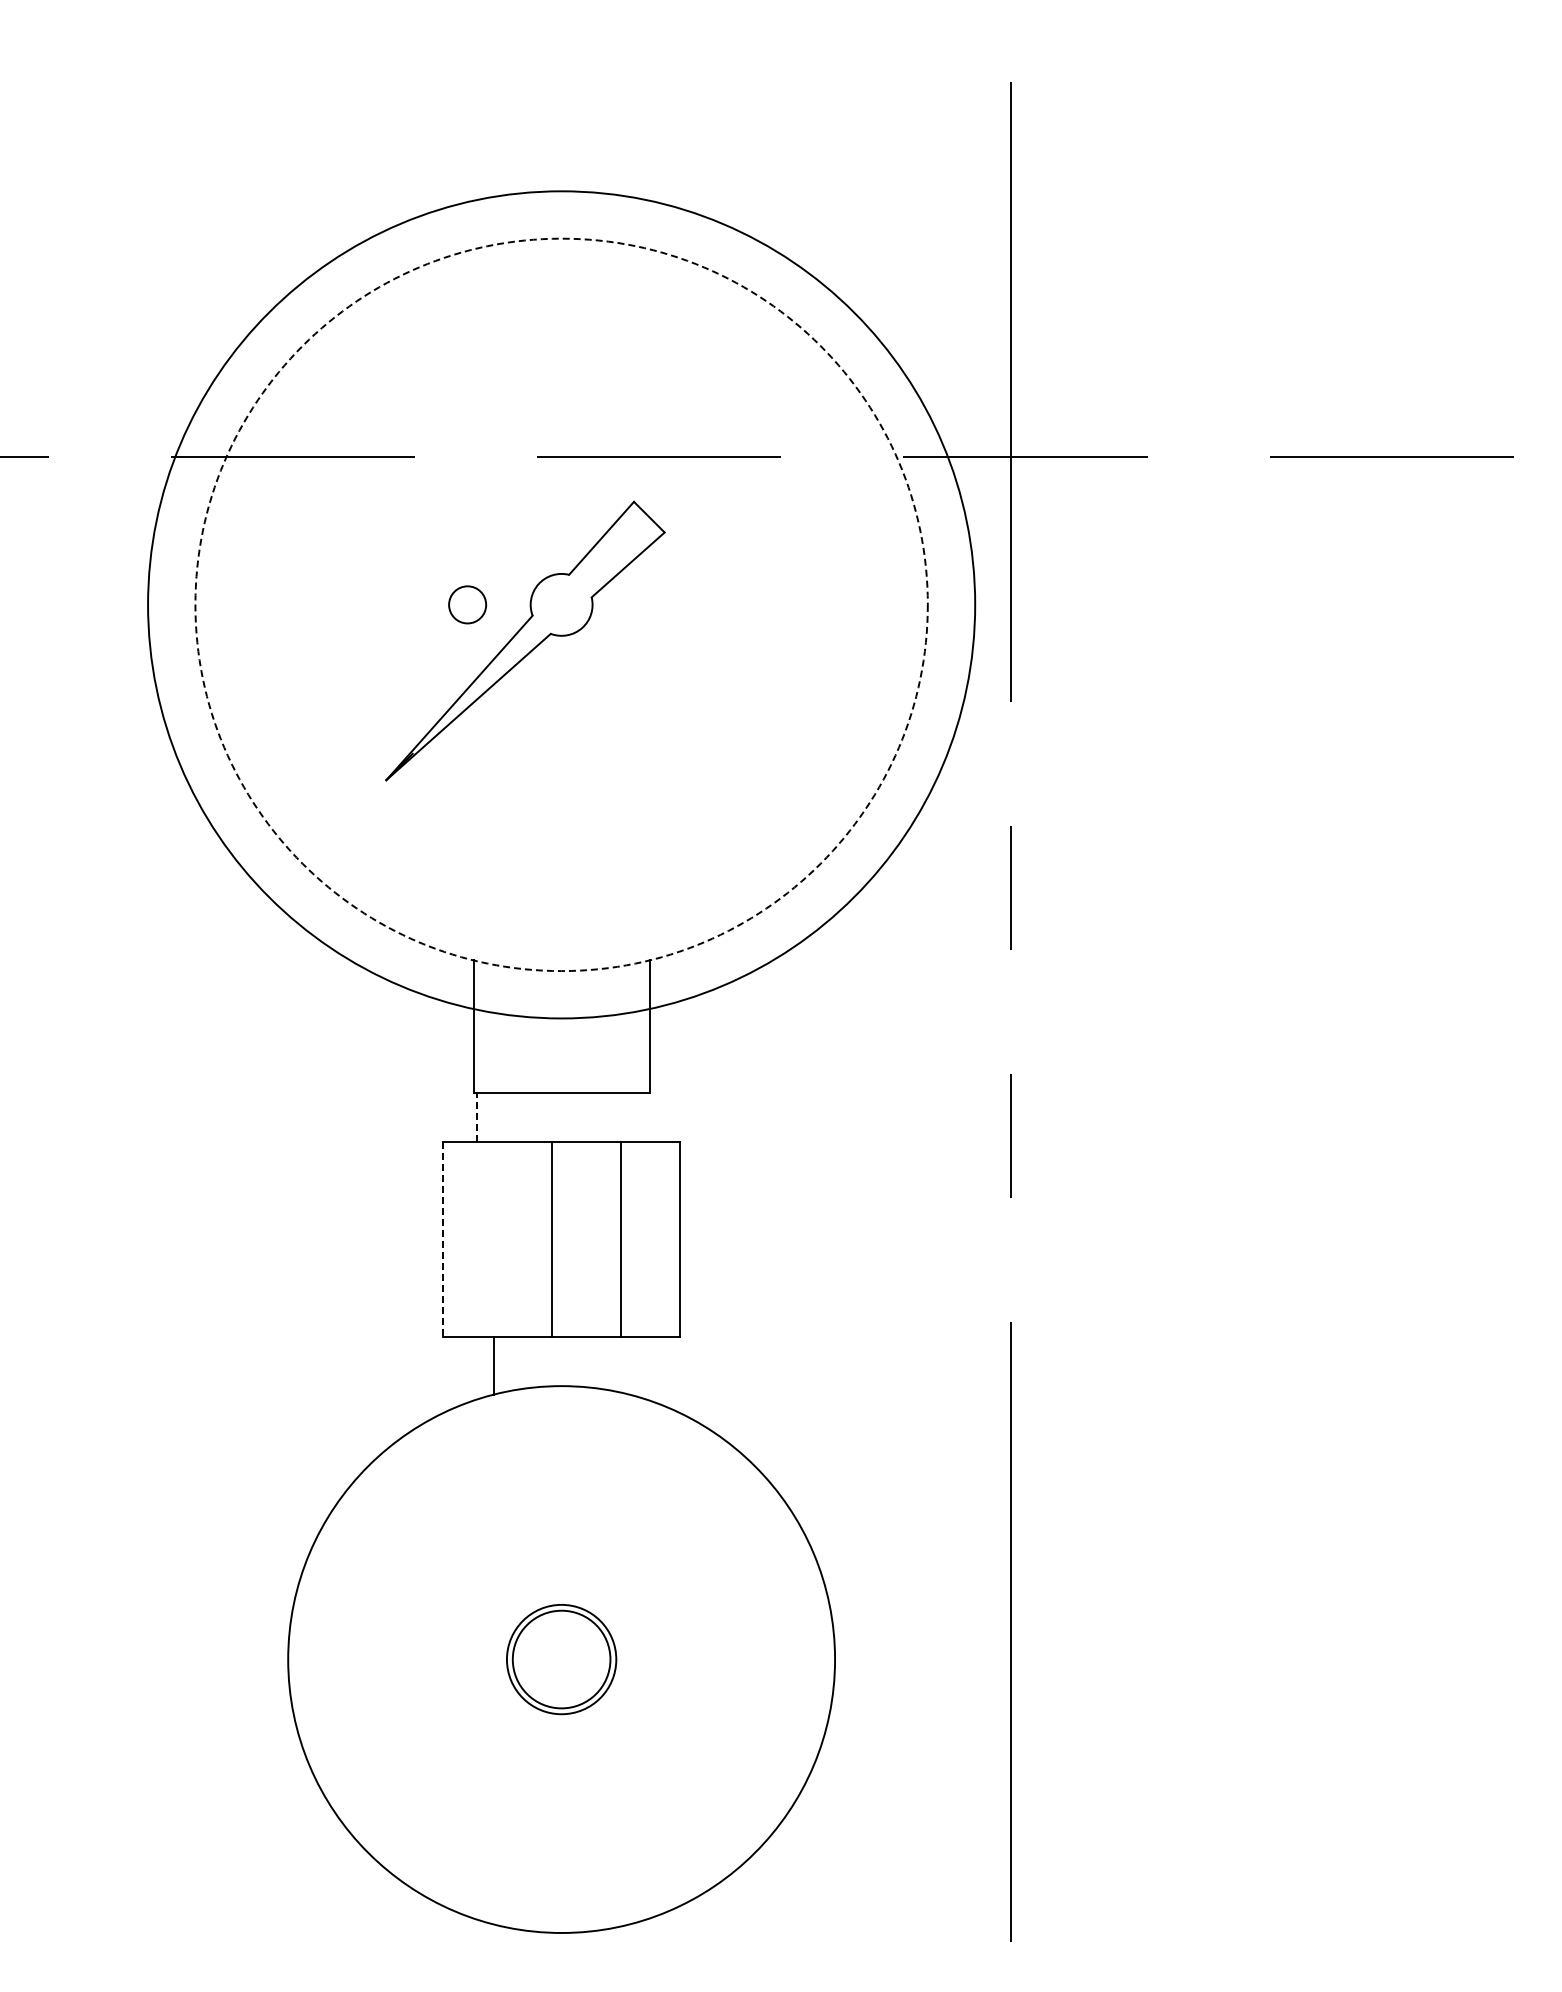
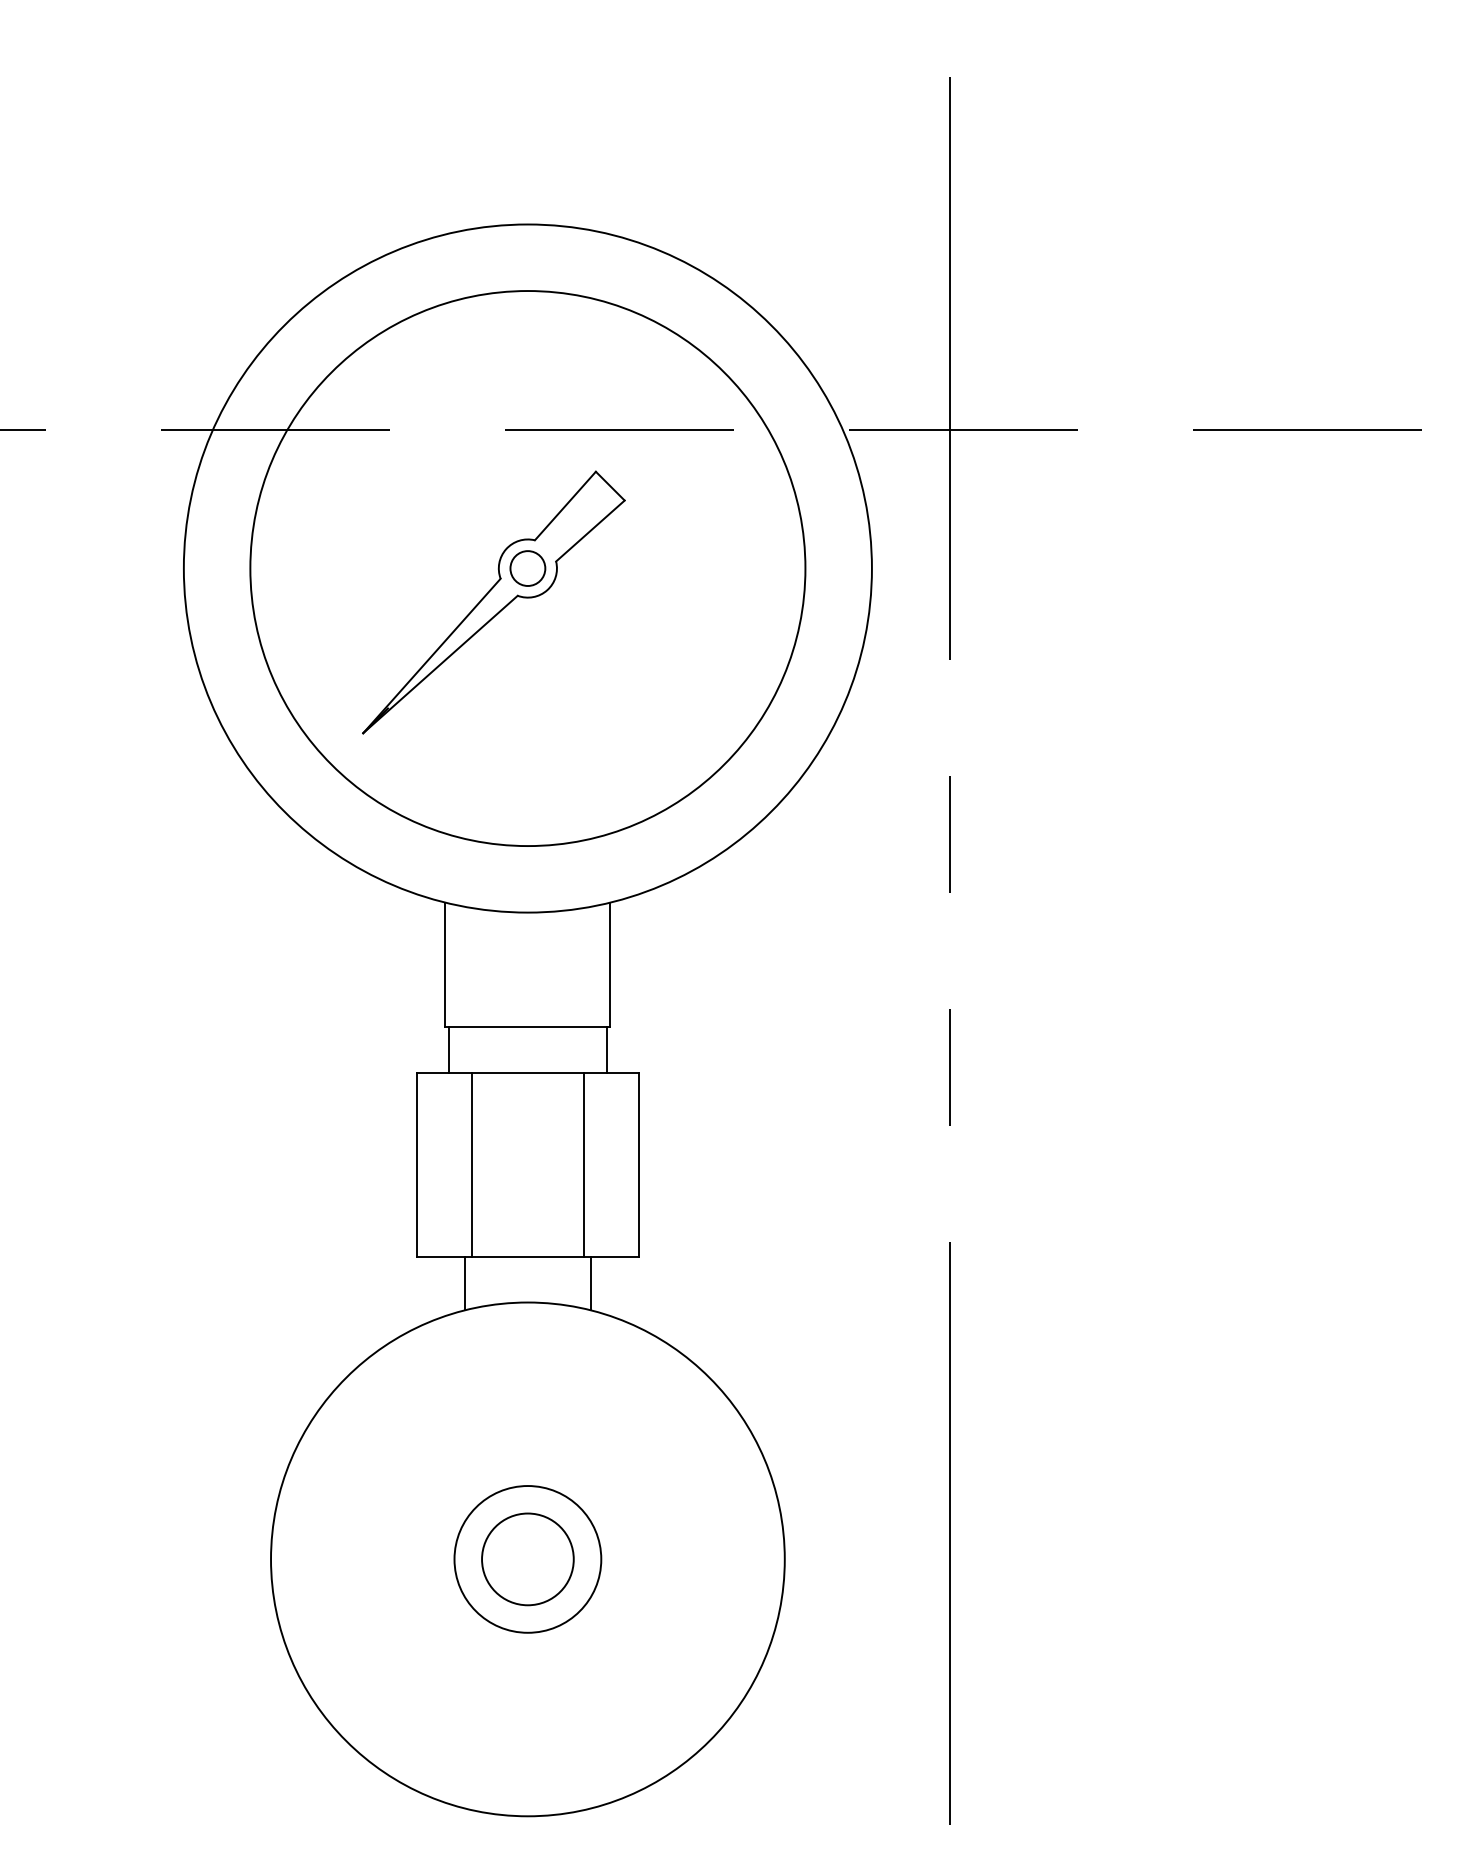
circle: (467, 604) -> (527, 568), moved
circle: (561, 604) -> (527, 568), dashed -> solid
circle: (561, 604) -> (527, 568), size x0.71
line: (477, 1117) -> (448, 1050), dashed -> solid
line: (646, 1117) -> (607, 1050), added
line: (443, 1239) -> (416, 1164), dashed -> solid
line: (552, 1239) -> (472, 1164), moved
line: (629, 1365) -> (591, 1283), added
circle: (561, 1659) -> (527, 1559), size x1.43

